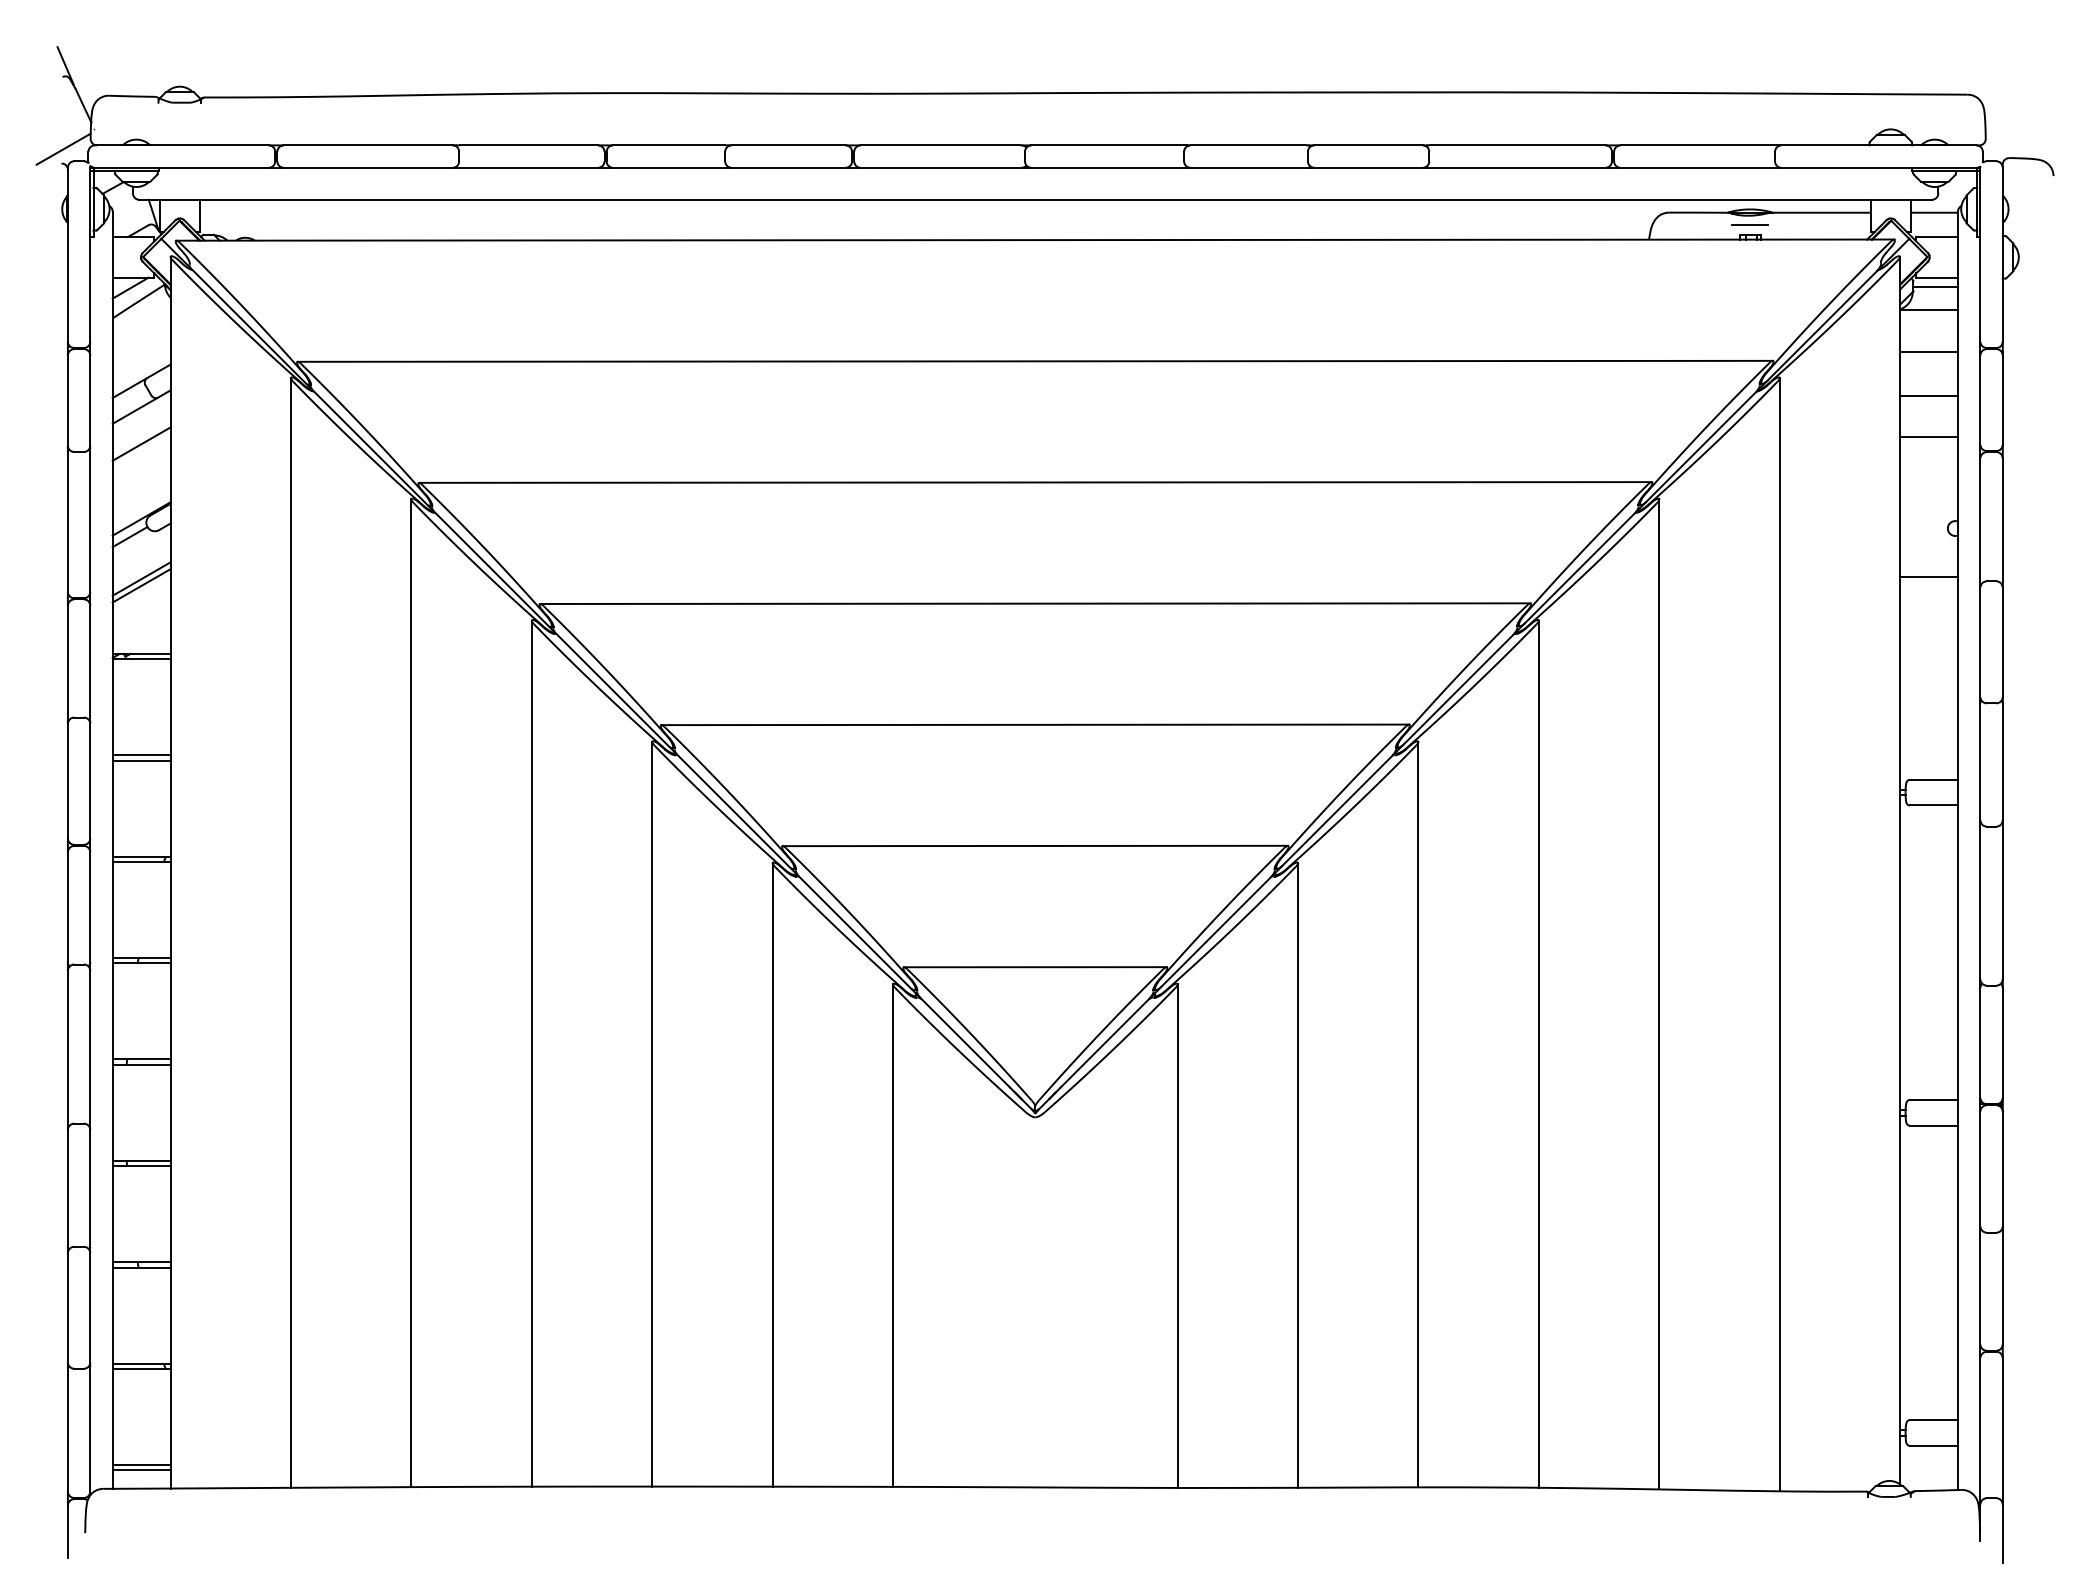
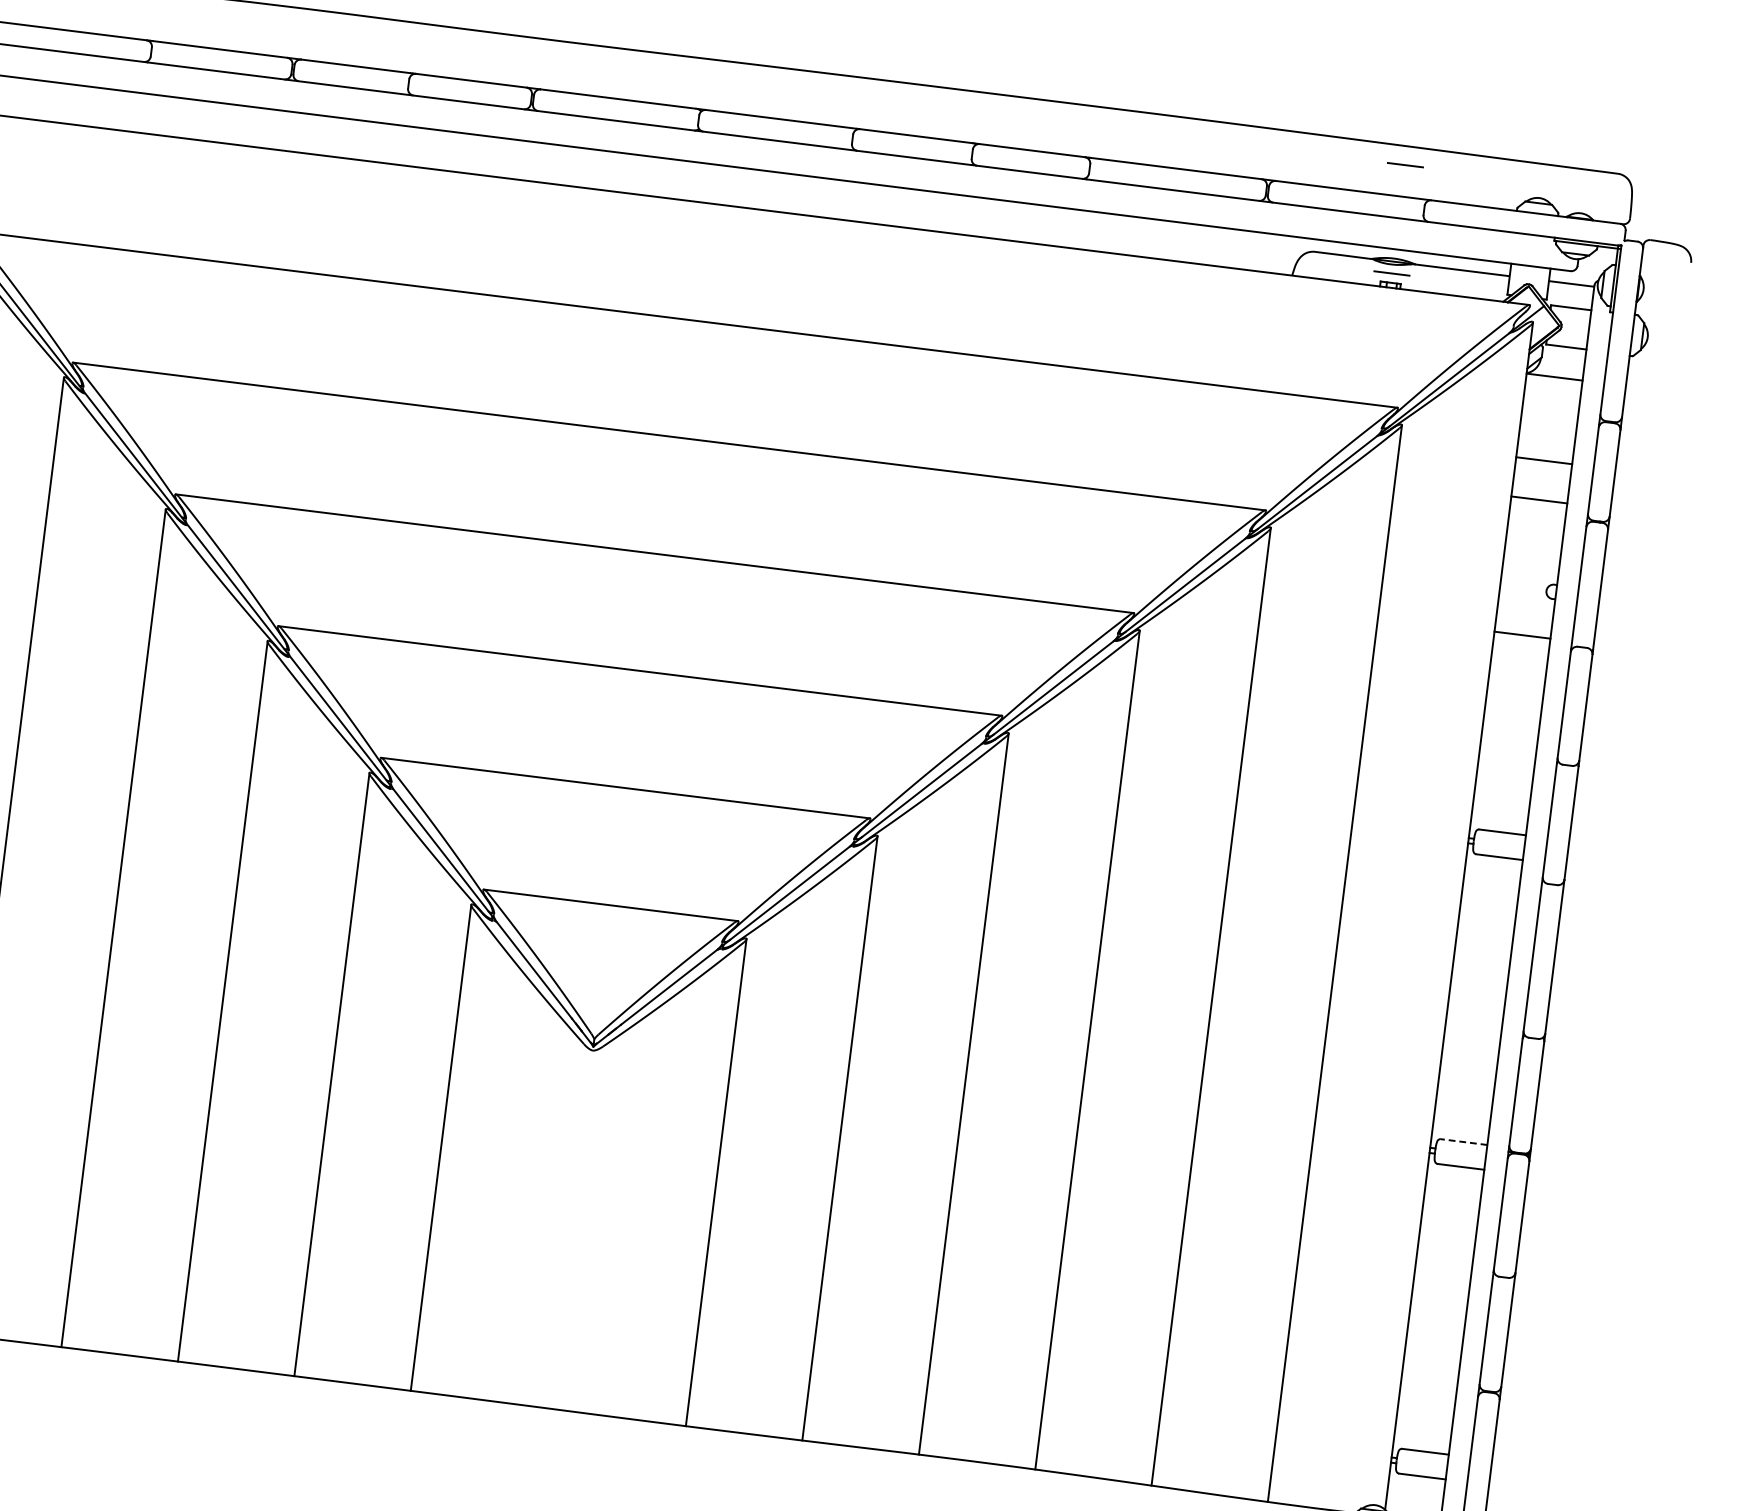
line: (1749, 112) -> (1404, 164), added
line: (1935, 287) -> (1563, 356), removed
line: (1928, 352) -> (1548, 418), removed
line: (1933, 1100) -> (1463, 1142), solid -> dashed

